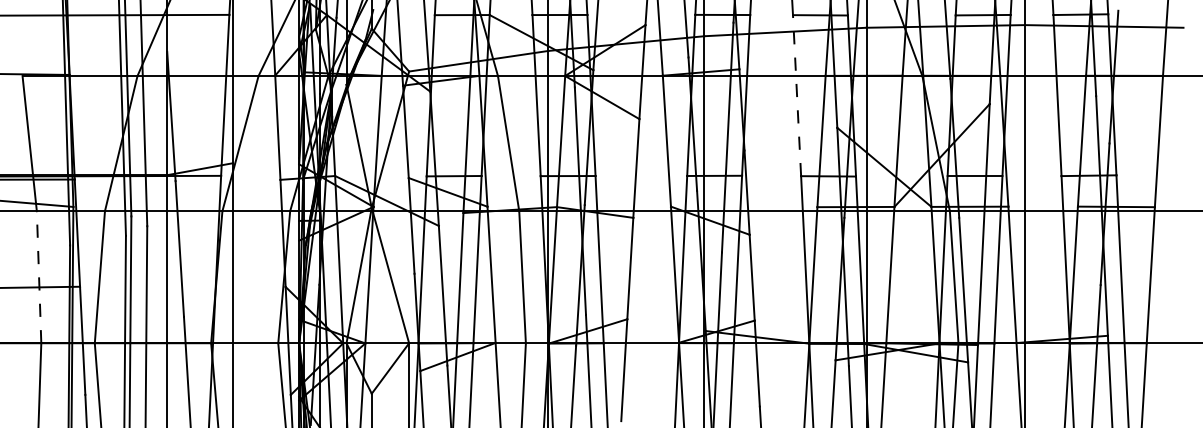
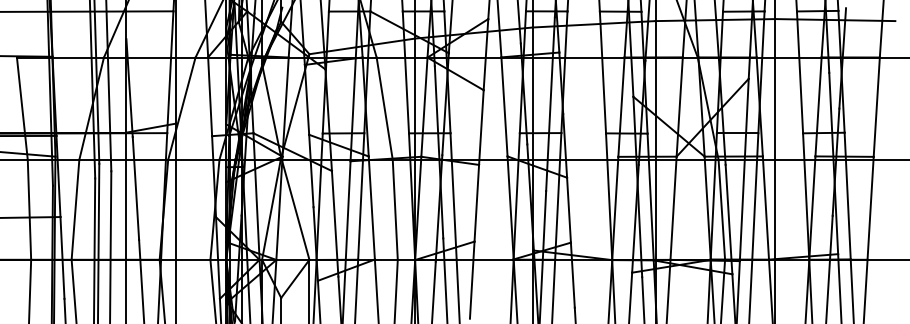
line: (797, 95) -> (603, 72), dashed -> solid
line: (39, 276) -> (29, 209), dashed -> solid

